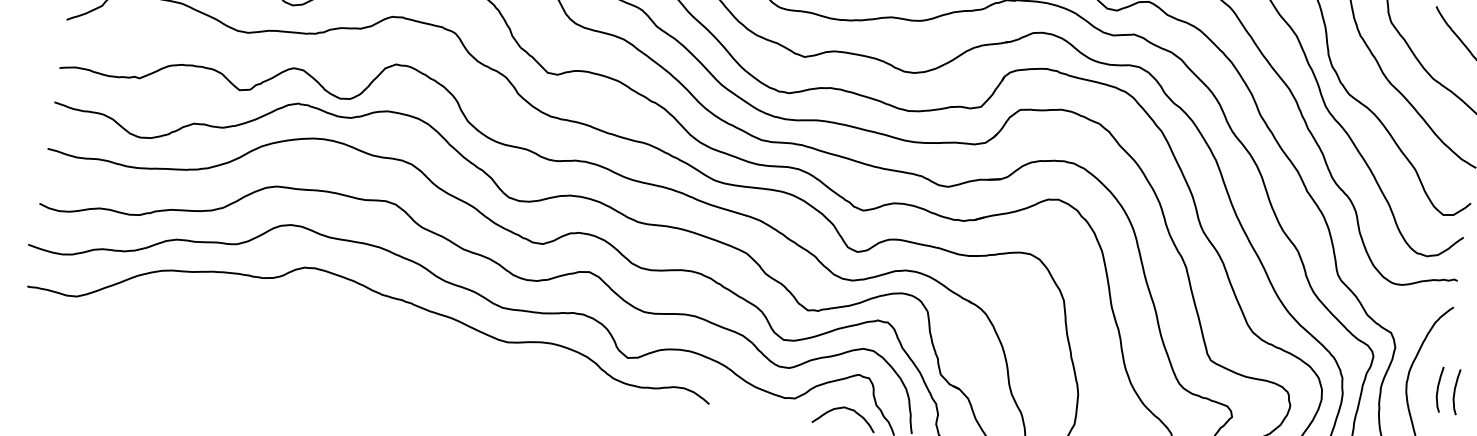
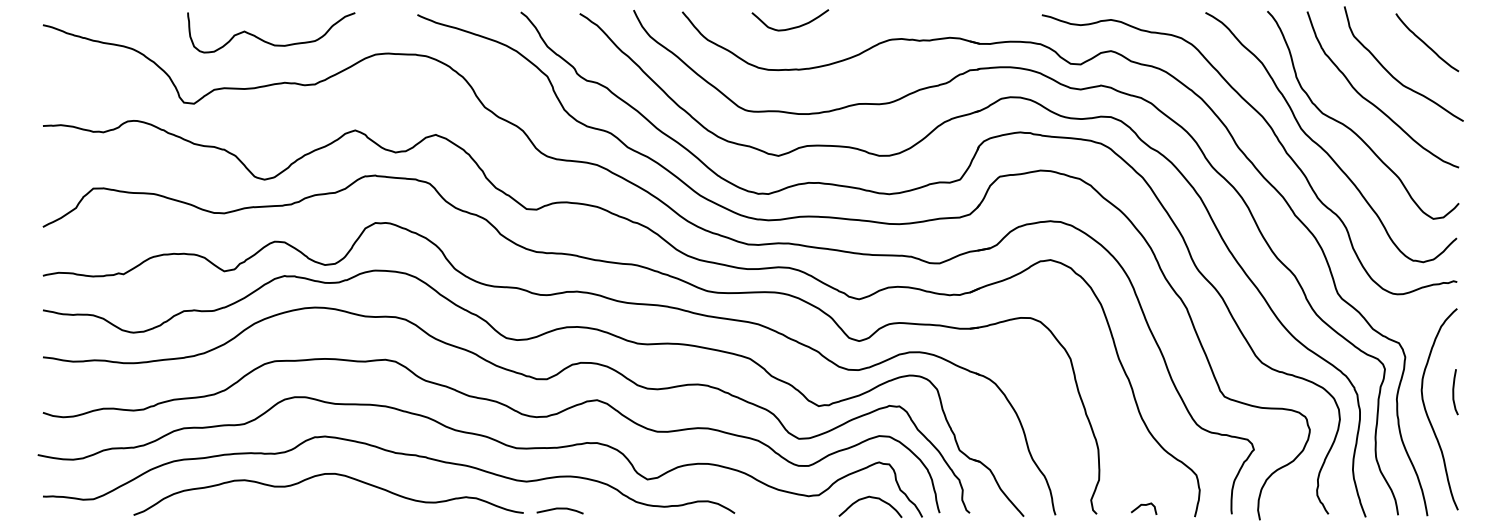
curve: (307, 306) -> (323, 475), added
line: (536, 374) -> (559, 509), added
curve: (1455, 392) -> (1471, 392), removed

